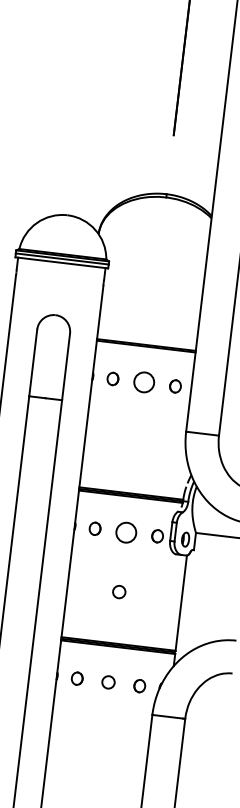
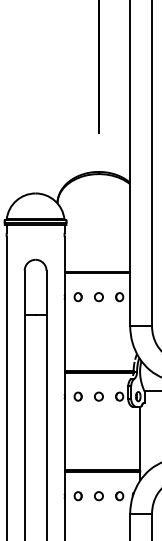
circle: (143, 383) -> (98, 297), size x0.62
circle: (125, 532) -> (98, 396), size x0.62
circle: (118, 592) -> (98, 436), removed

